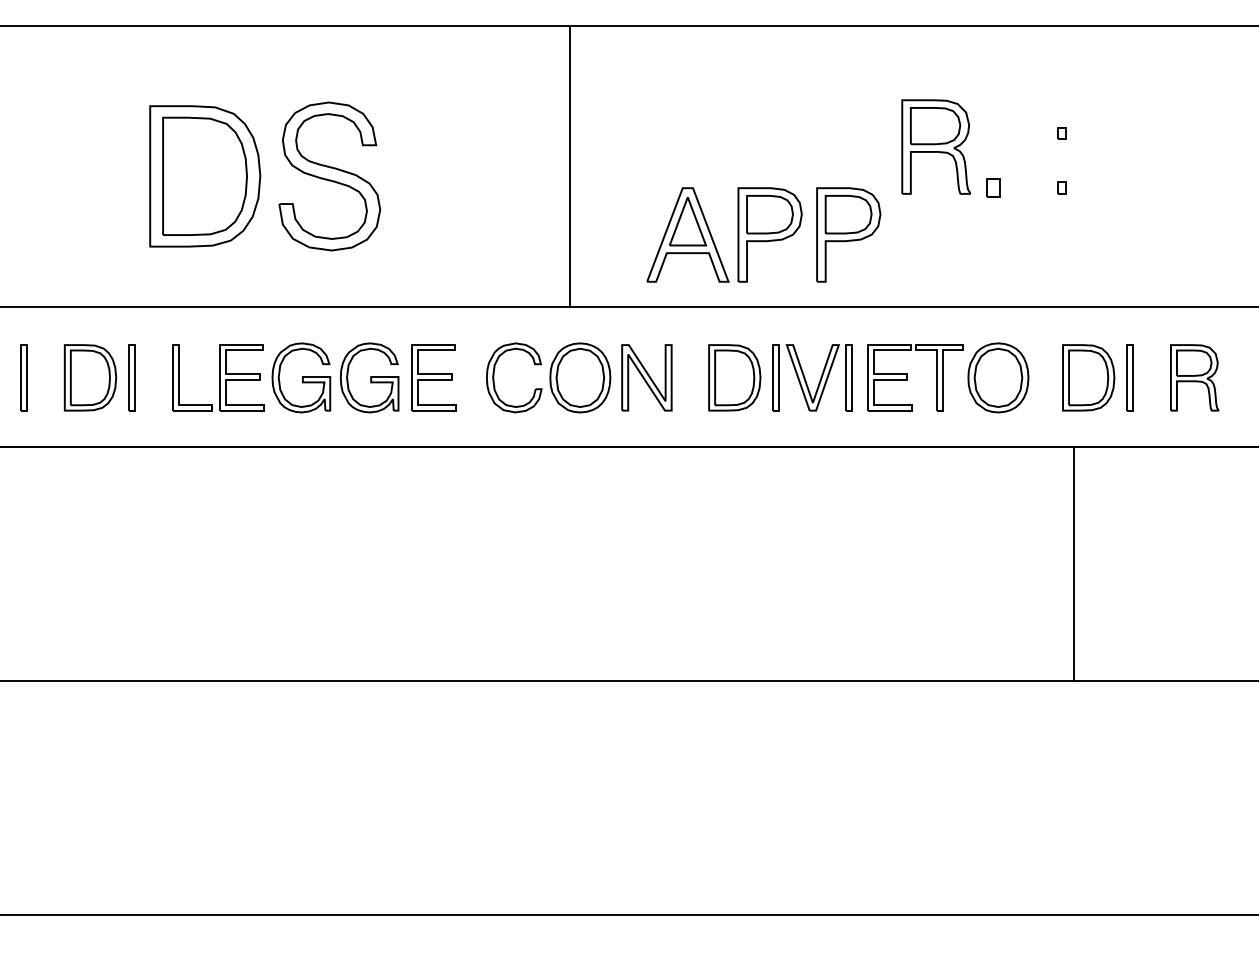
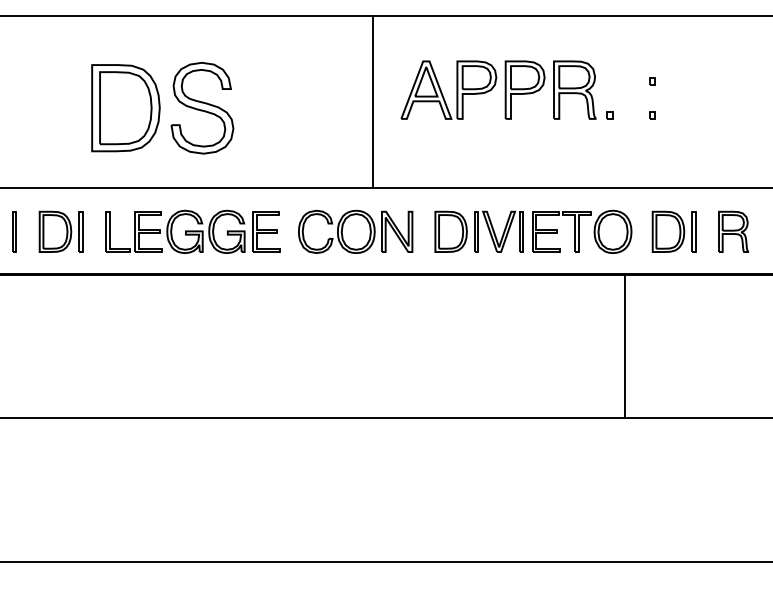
line: (570, 165) -> (373, 101), moved
part: (992, 188) -> (609, 115), size x0.62
part: (763, 233) -> (472, 89), moved
line: (1074, 564) -> (624, 346), moved

